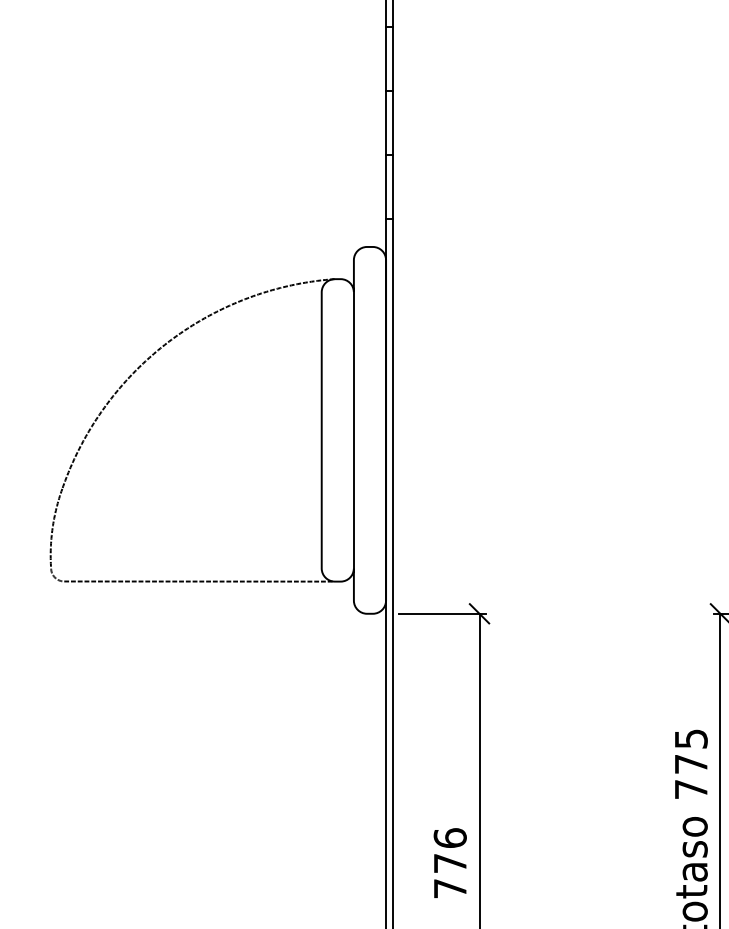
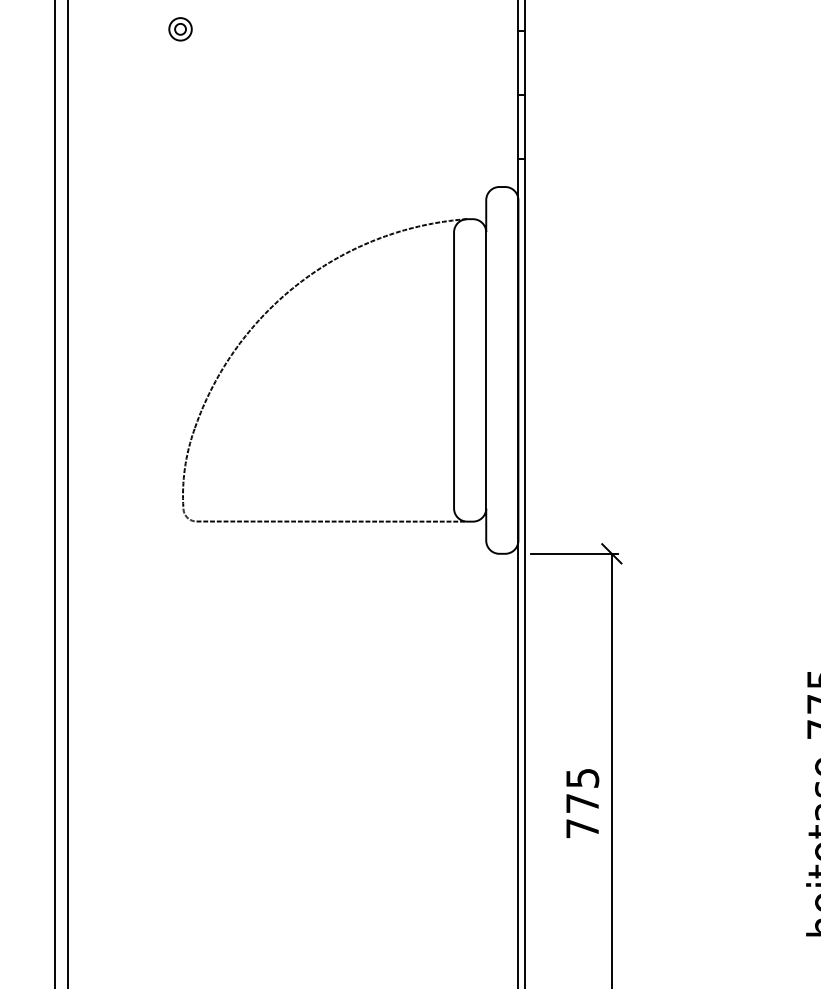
part: (48, 89) -> (180, 29), added
text: (450, 837) -> (582, 777), 776 -> 775

